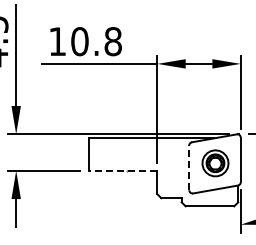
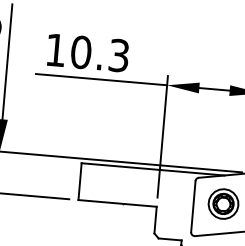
text: (112, 41) -> (118, 55), 10.8 -> 10.3
line: (189, 167) -> (193, 206), dashed -> solid
line: (122, 170) -> (117, 203), dashed -> solid

